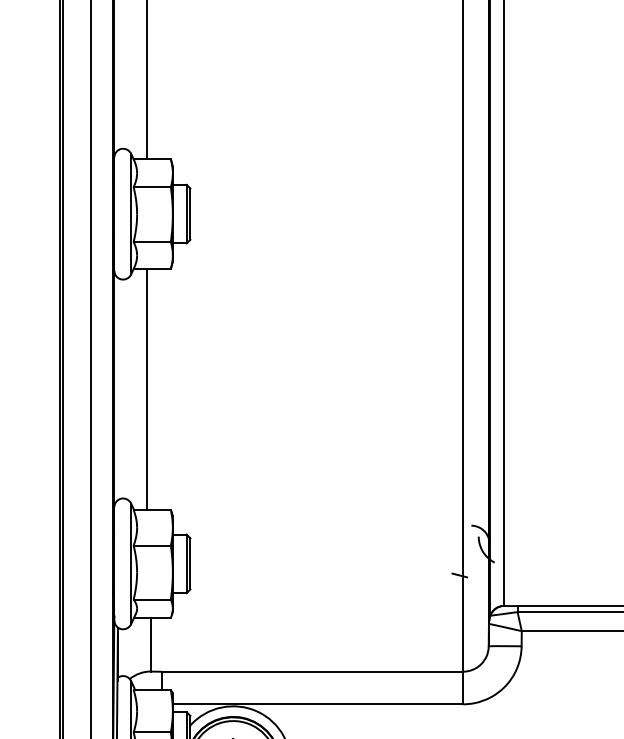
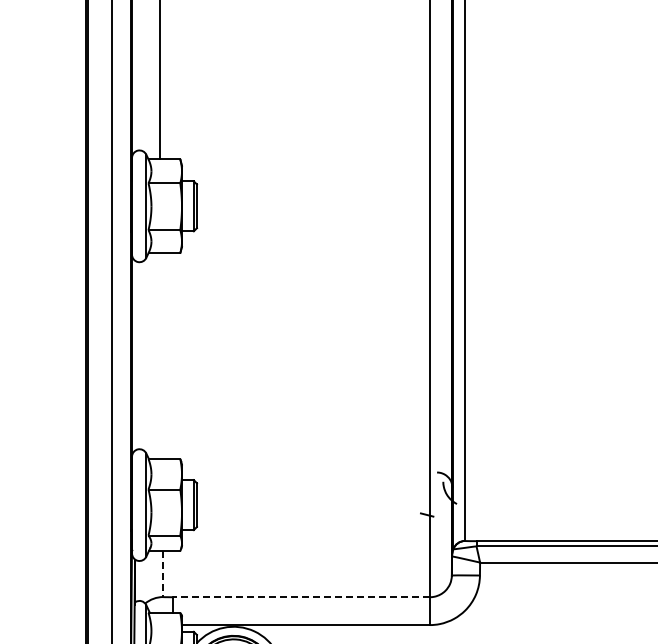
line: (147, 389) -> (160, 356), removed
line: (151, 645) -> (163, 574), solid -> dashed
line: (312, 672) -> (301, 597), solid -> dashed

